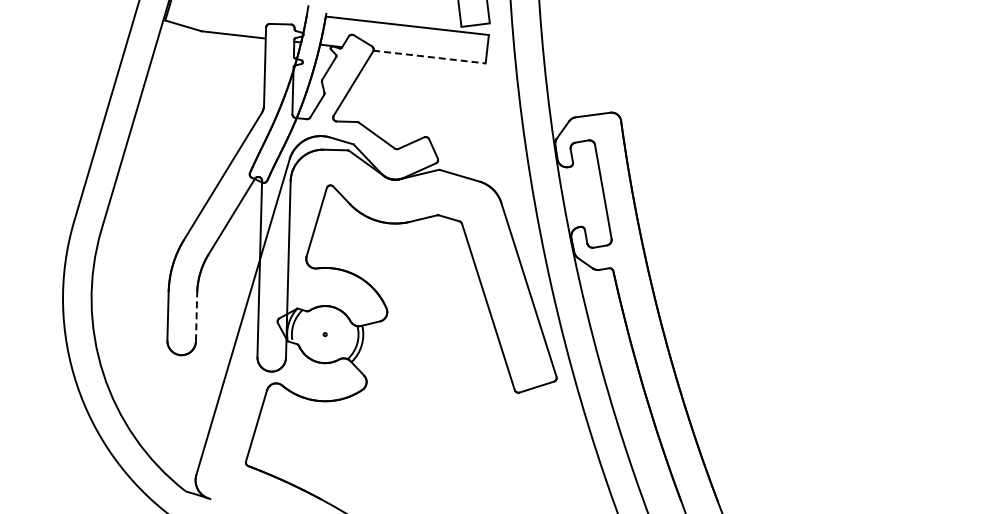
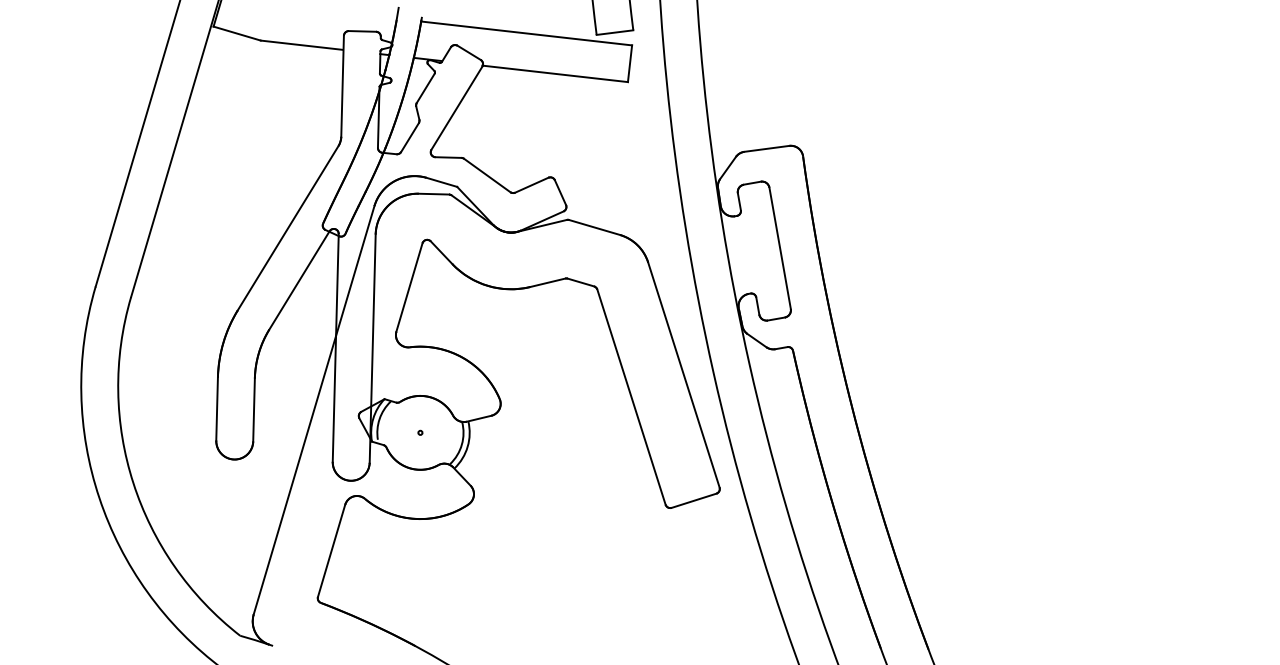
line: (429, 57) -> (555, 74), dashed -> solid
line: (196, 316) -> (253, 409), dashed -> solid

